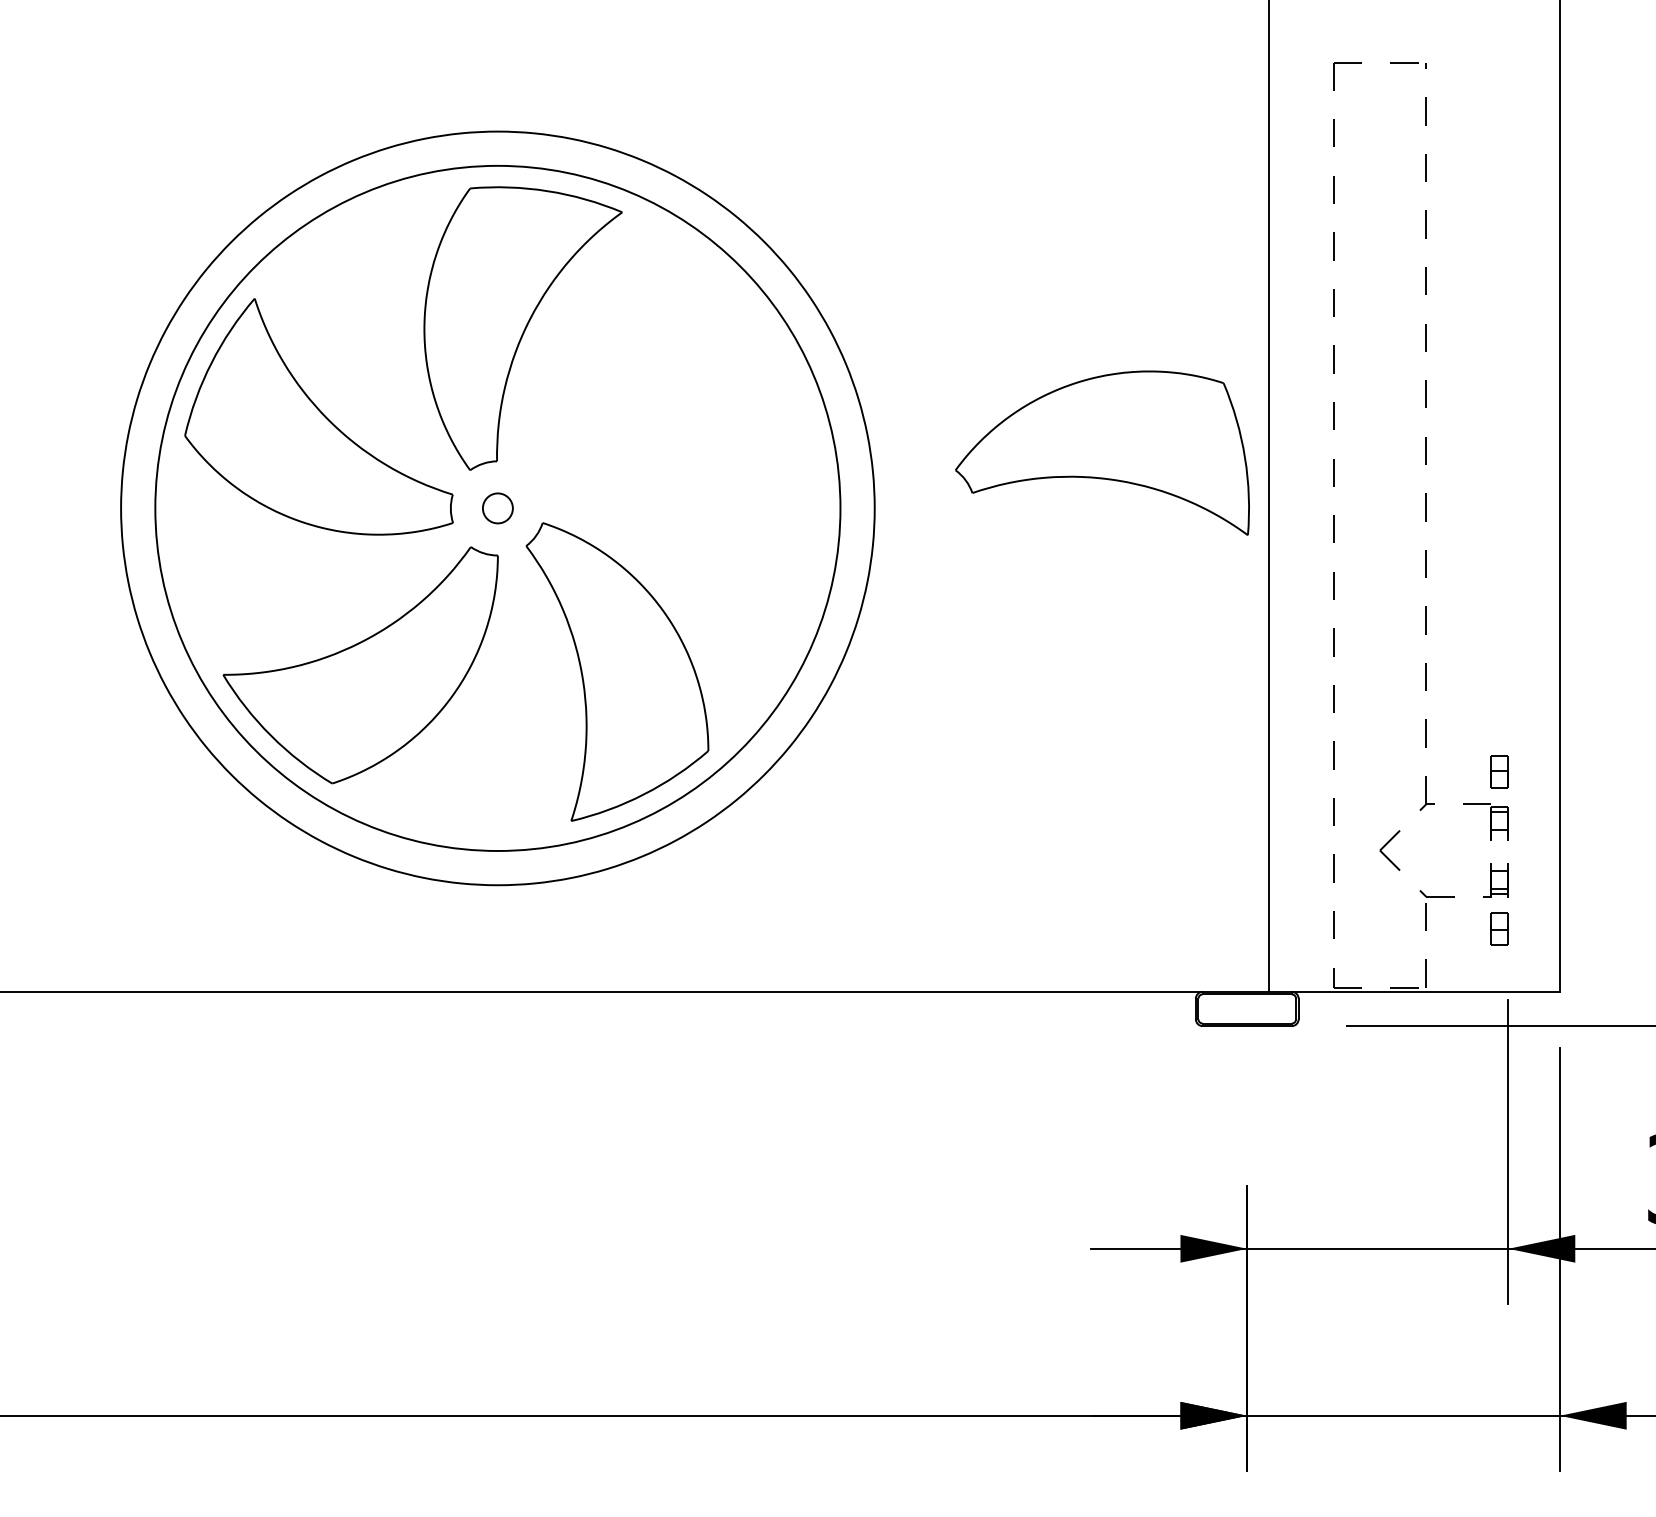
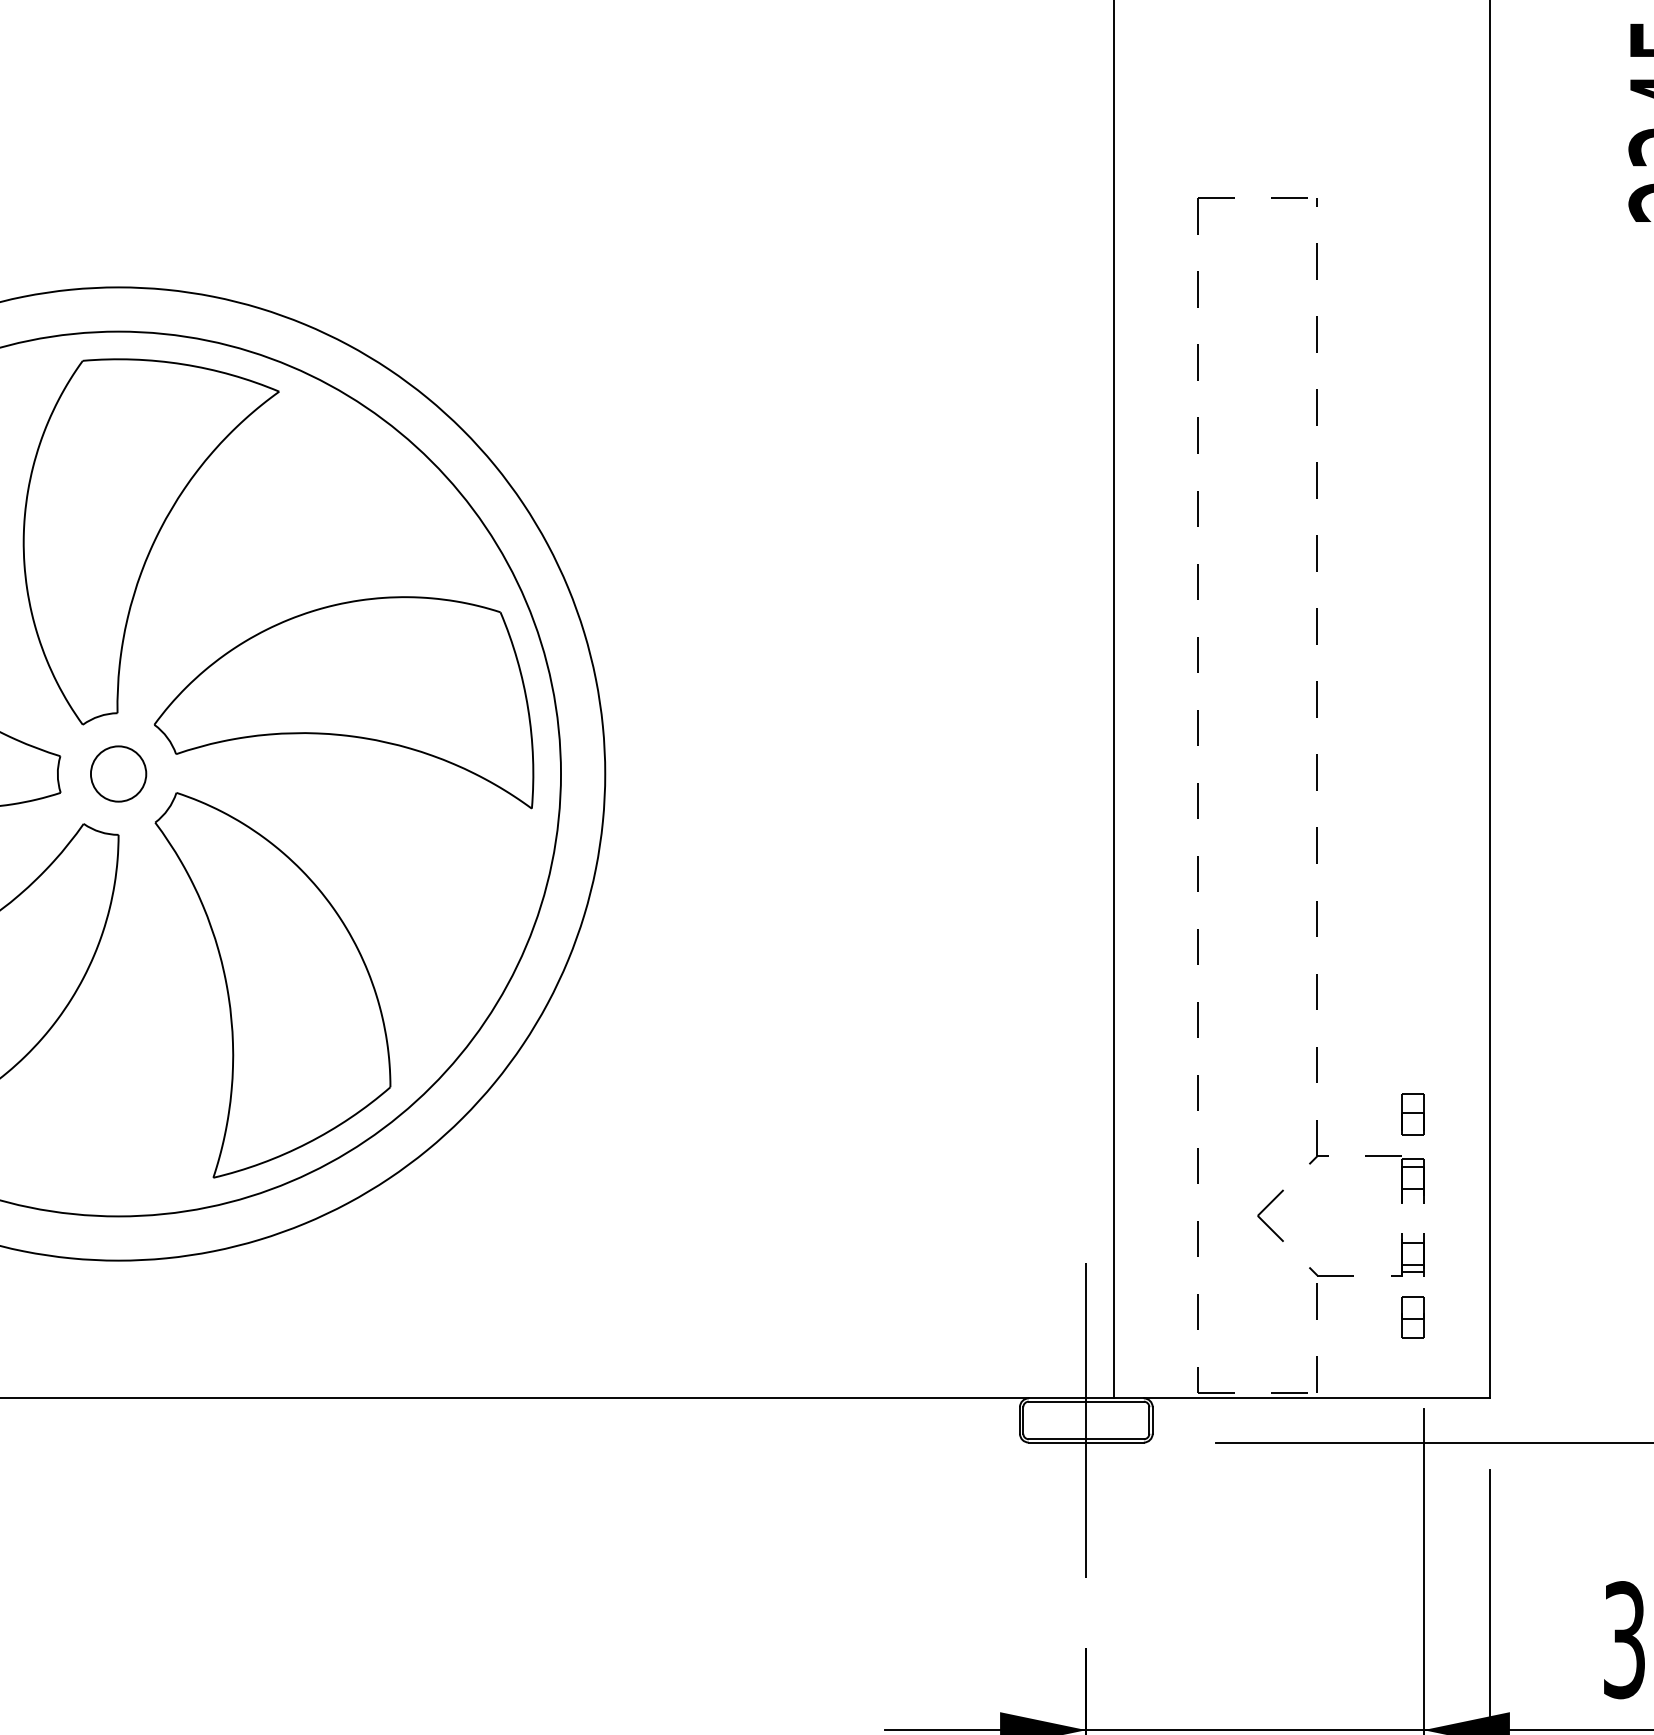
part: (1102, 452) -> (344, 701), moved
circle: (497, 508) -> (118, 774), size x1.43
line: (1247, 1008) -> (1086, 1419), added

